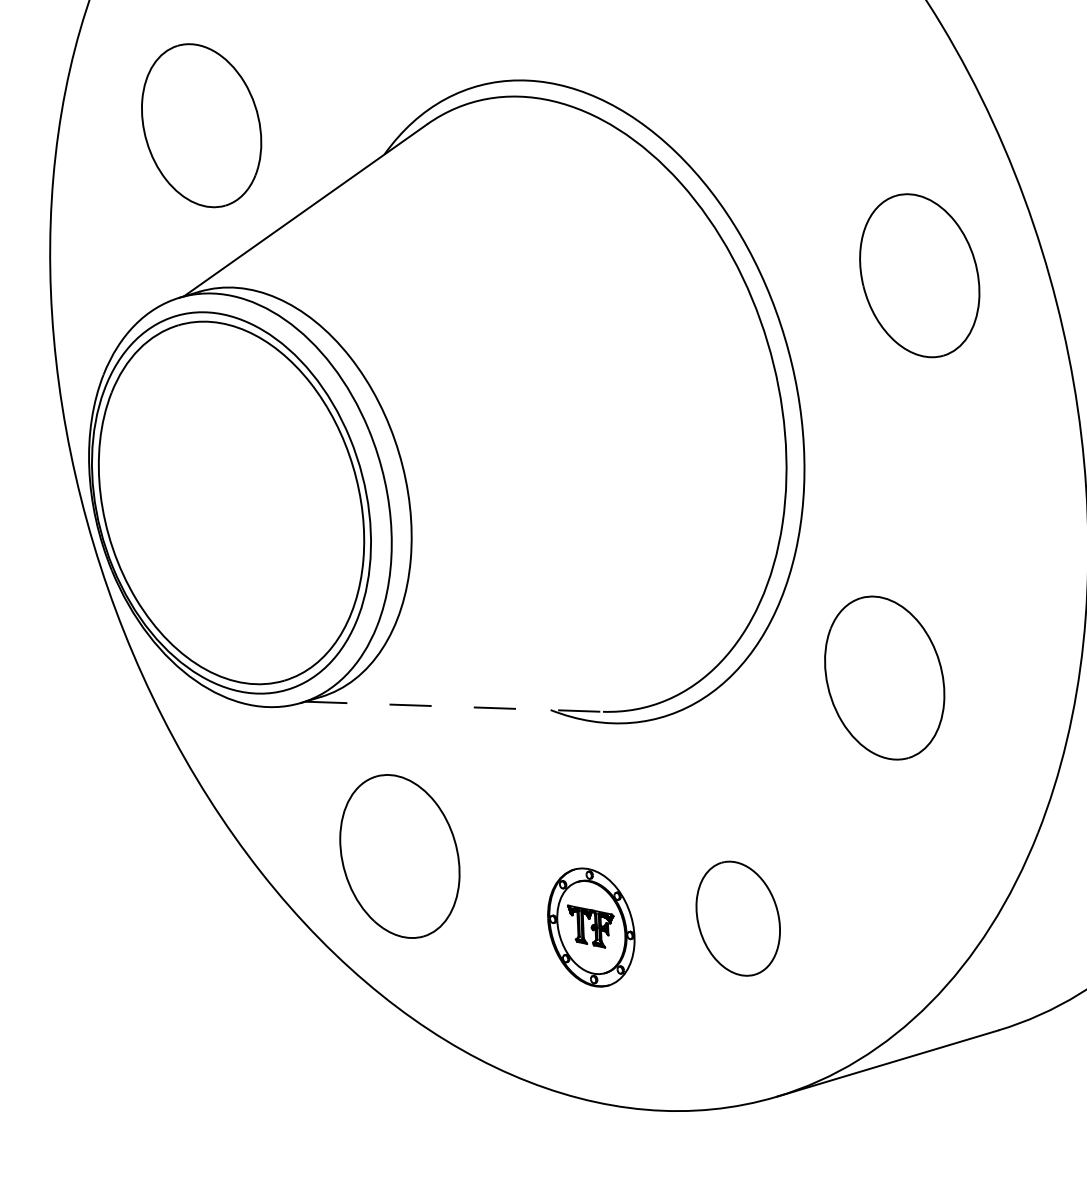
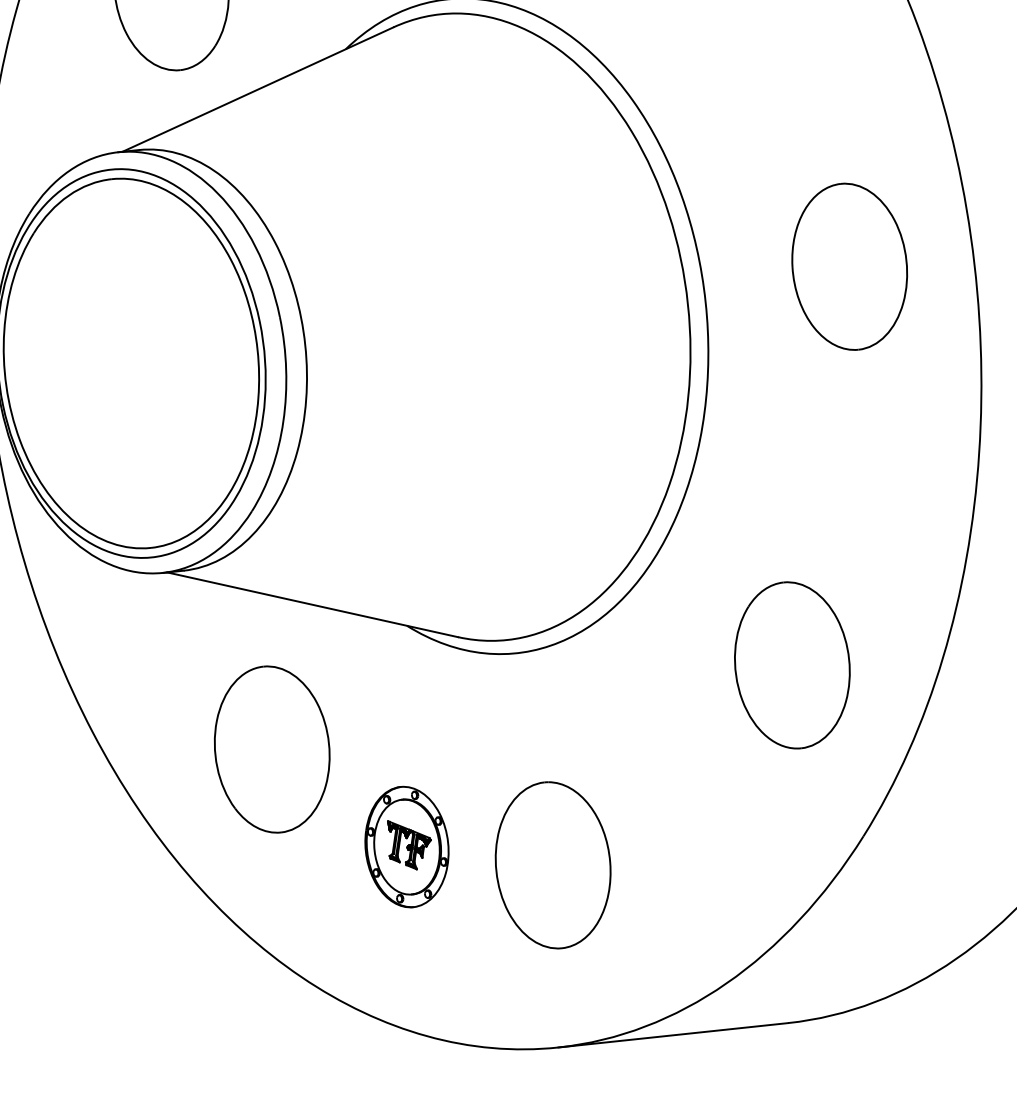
part: (884, 677) -> (792, 664), moved
line: (454, 706) -> (313, 604), dashed -> solid
part: (399, 856) -> (271, 749), moved
part: (737, 918) -> (552, 865), size x1.43

